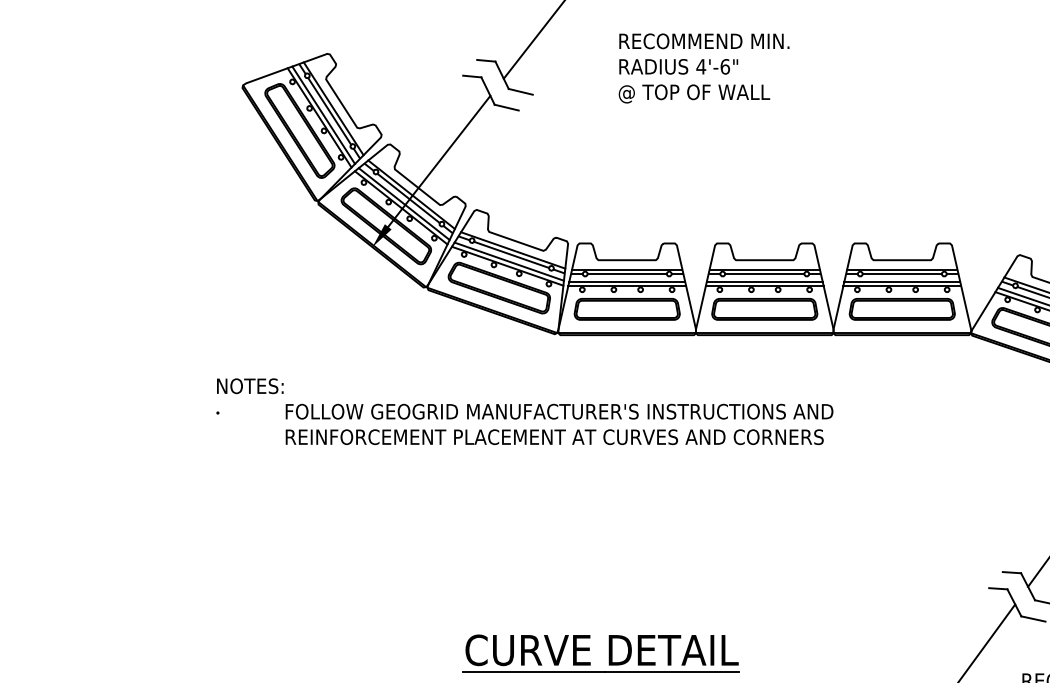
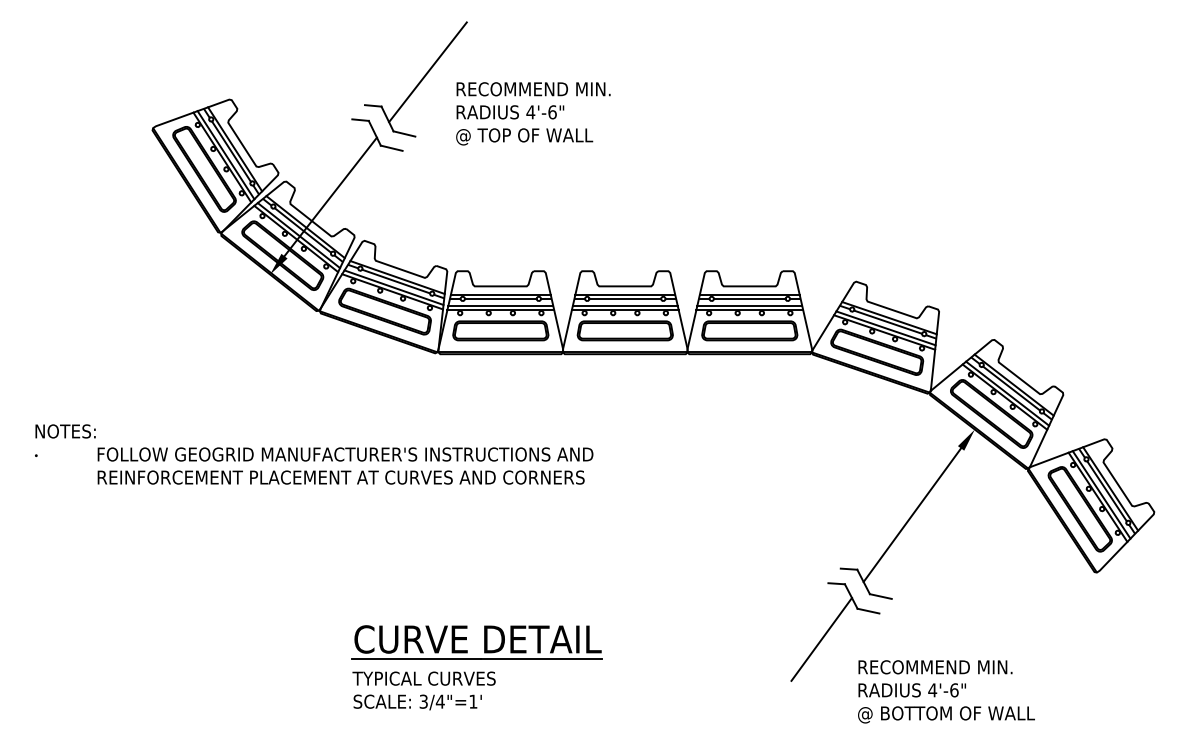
text: (704, 68) -> (533, 113), moved
text: (525, 411) -> (314, 454), moved

